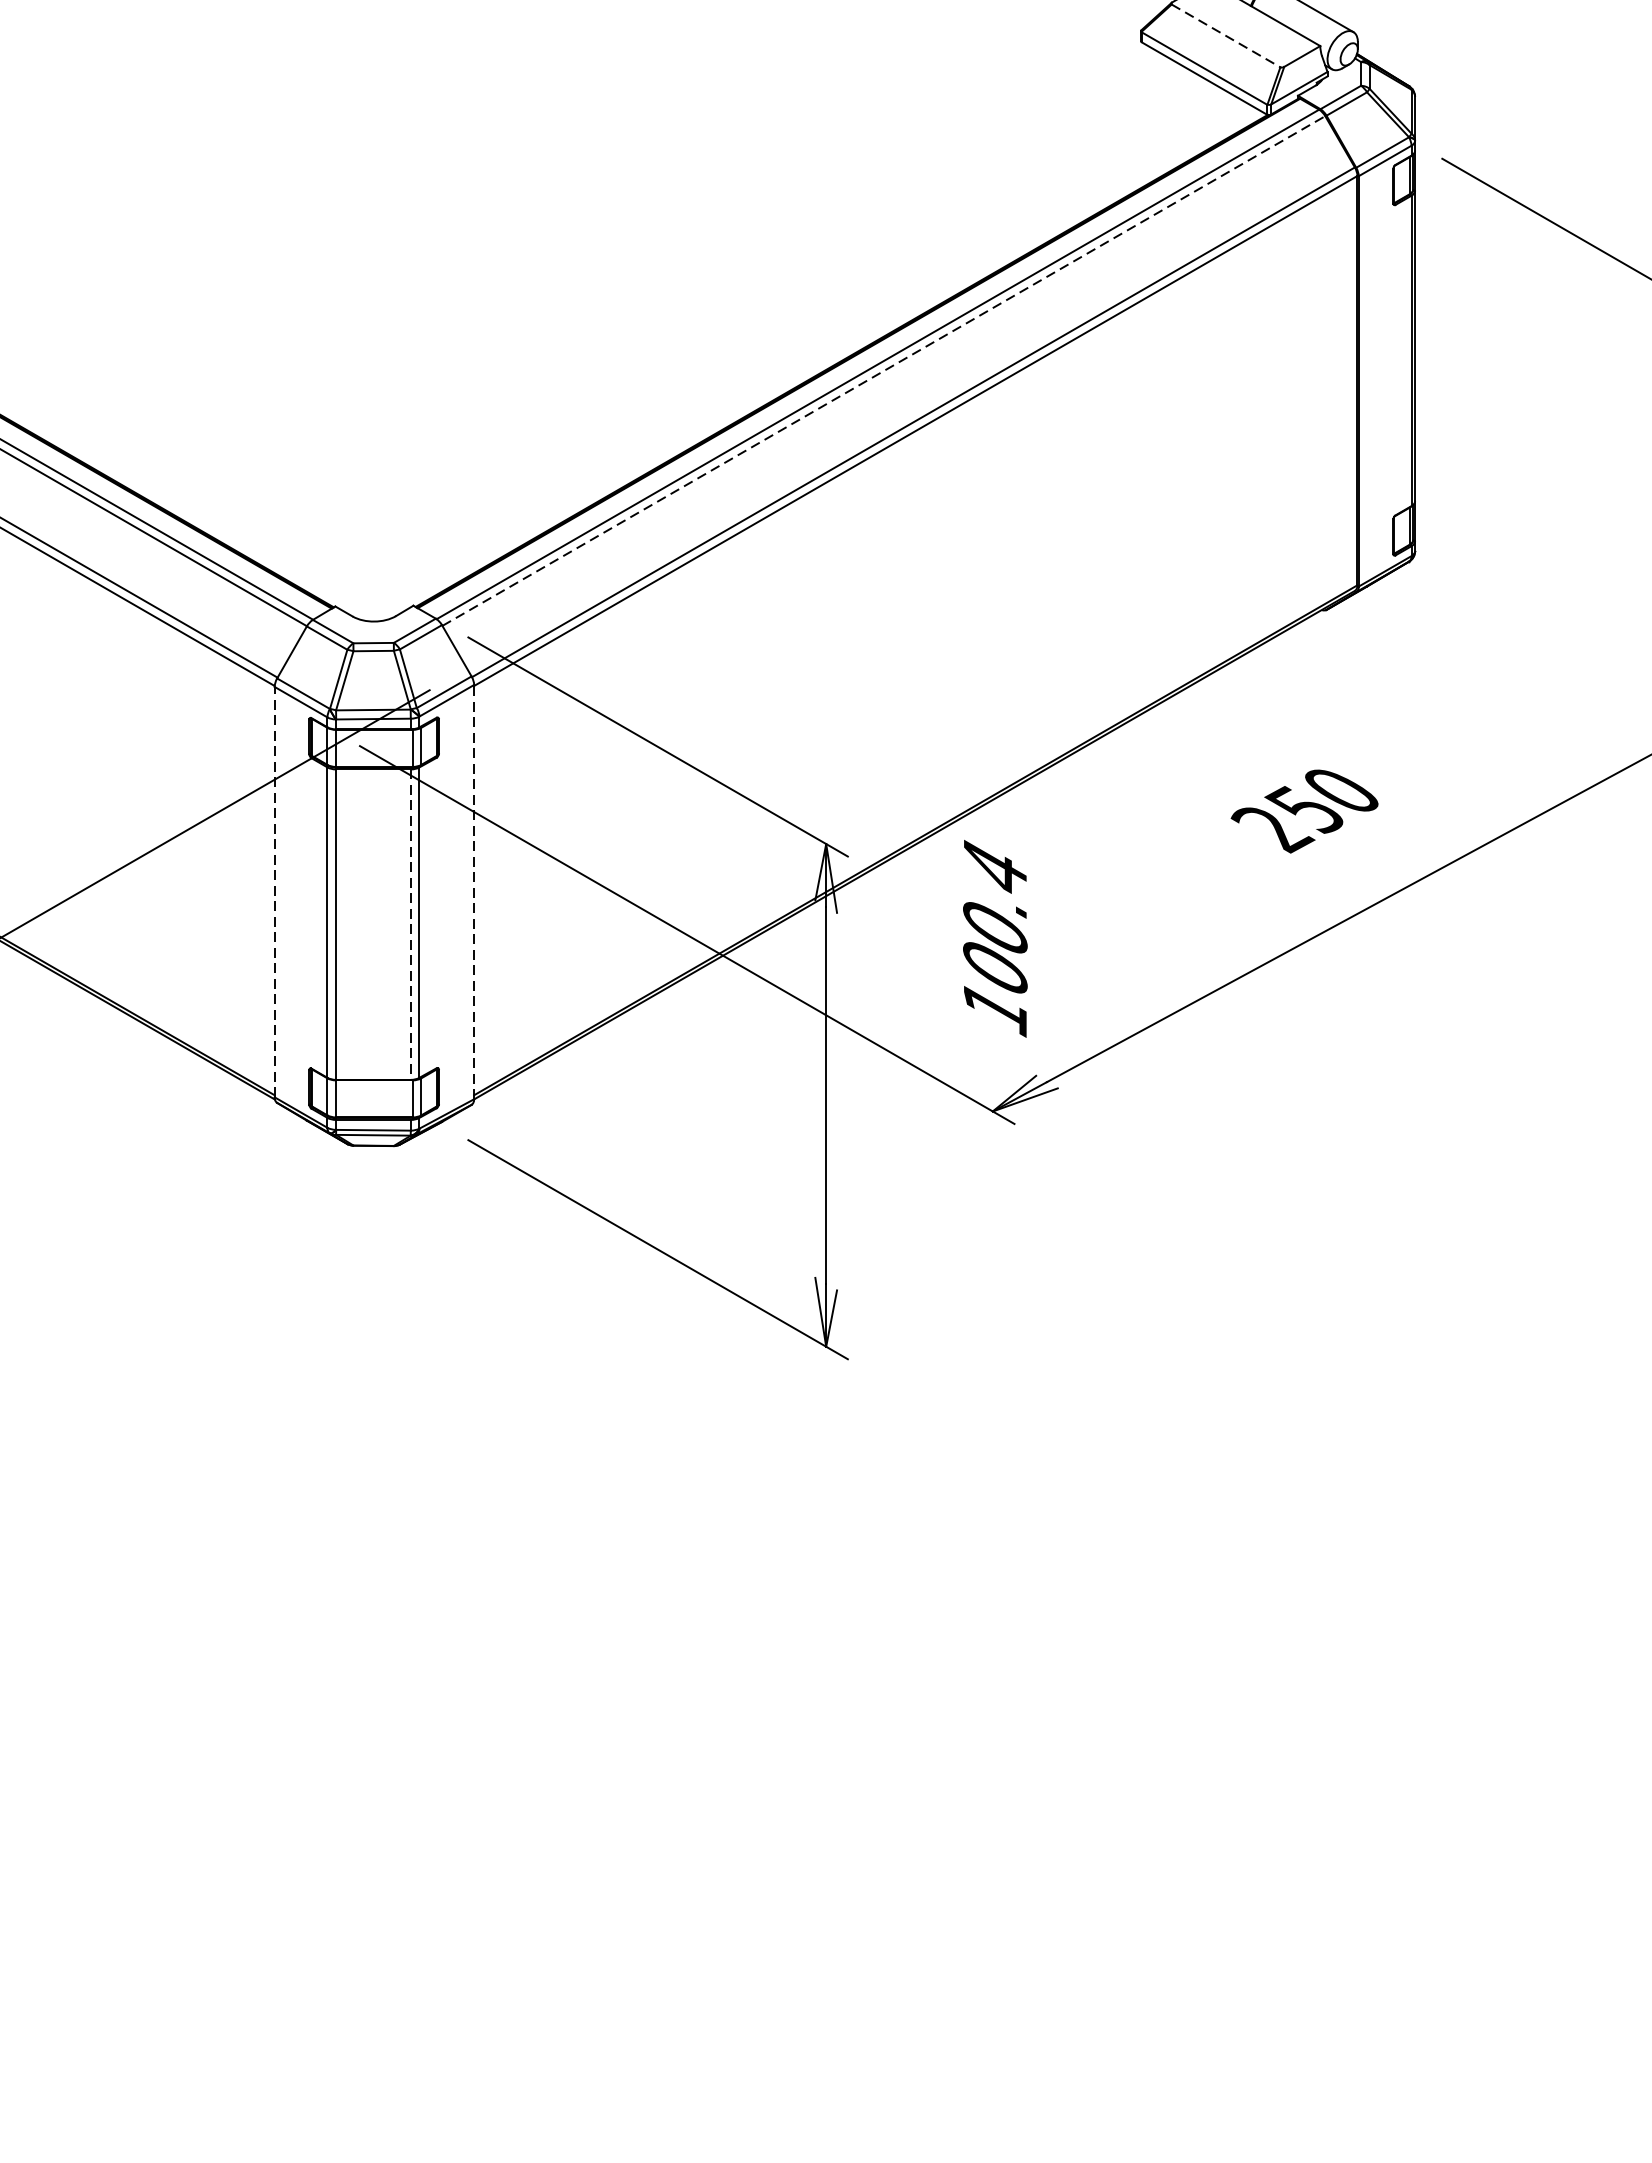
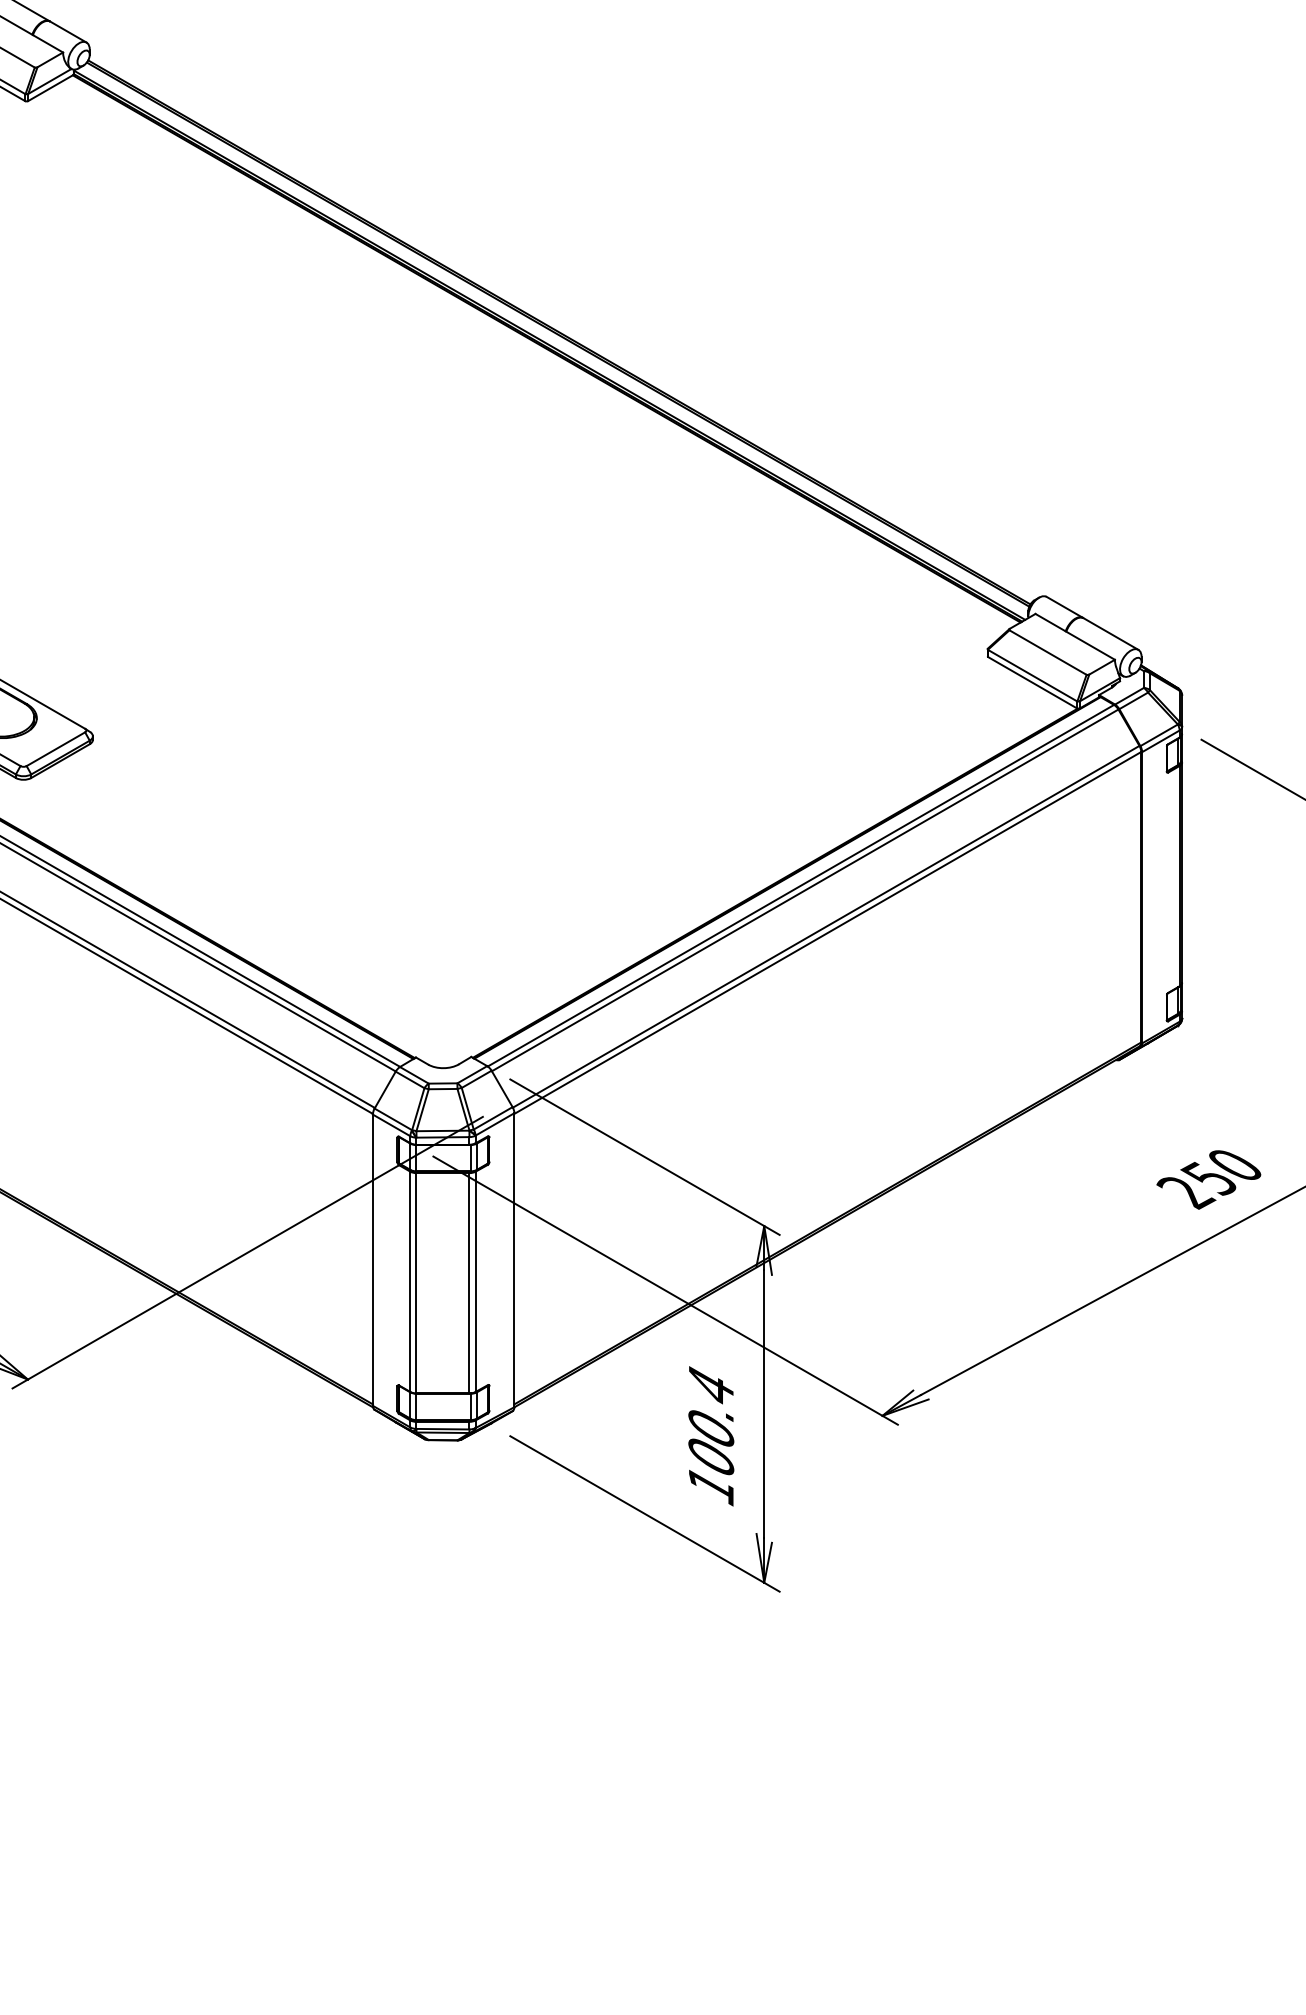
line: (1226, 35) -> (1048, 652), dashed -> solid
line: (884, 371) -> (805, 890), dashed -> solid
text: (1304, 810) -> (1208, 1179), moved
line: (474, 891) -> (514, 1259), dashed -> solid
line: (274, 892) -> (372, 1260), dashed -> solid
line: (410, 924) -> (469, 1283), dashed -> solid
text: (995, 939) -> (711, 1436), moved

